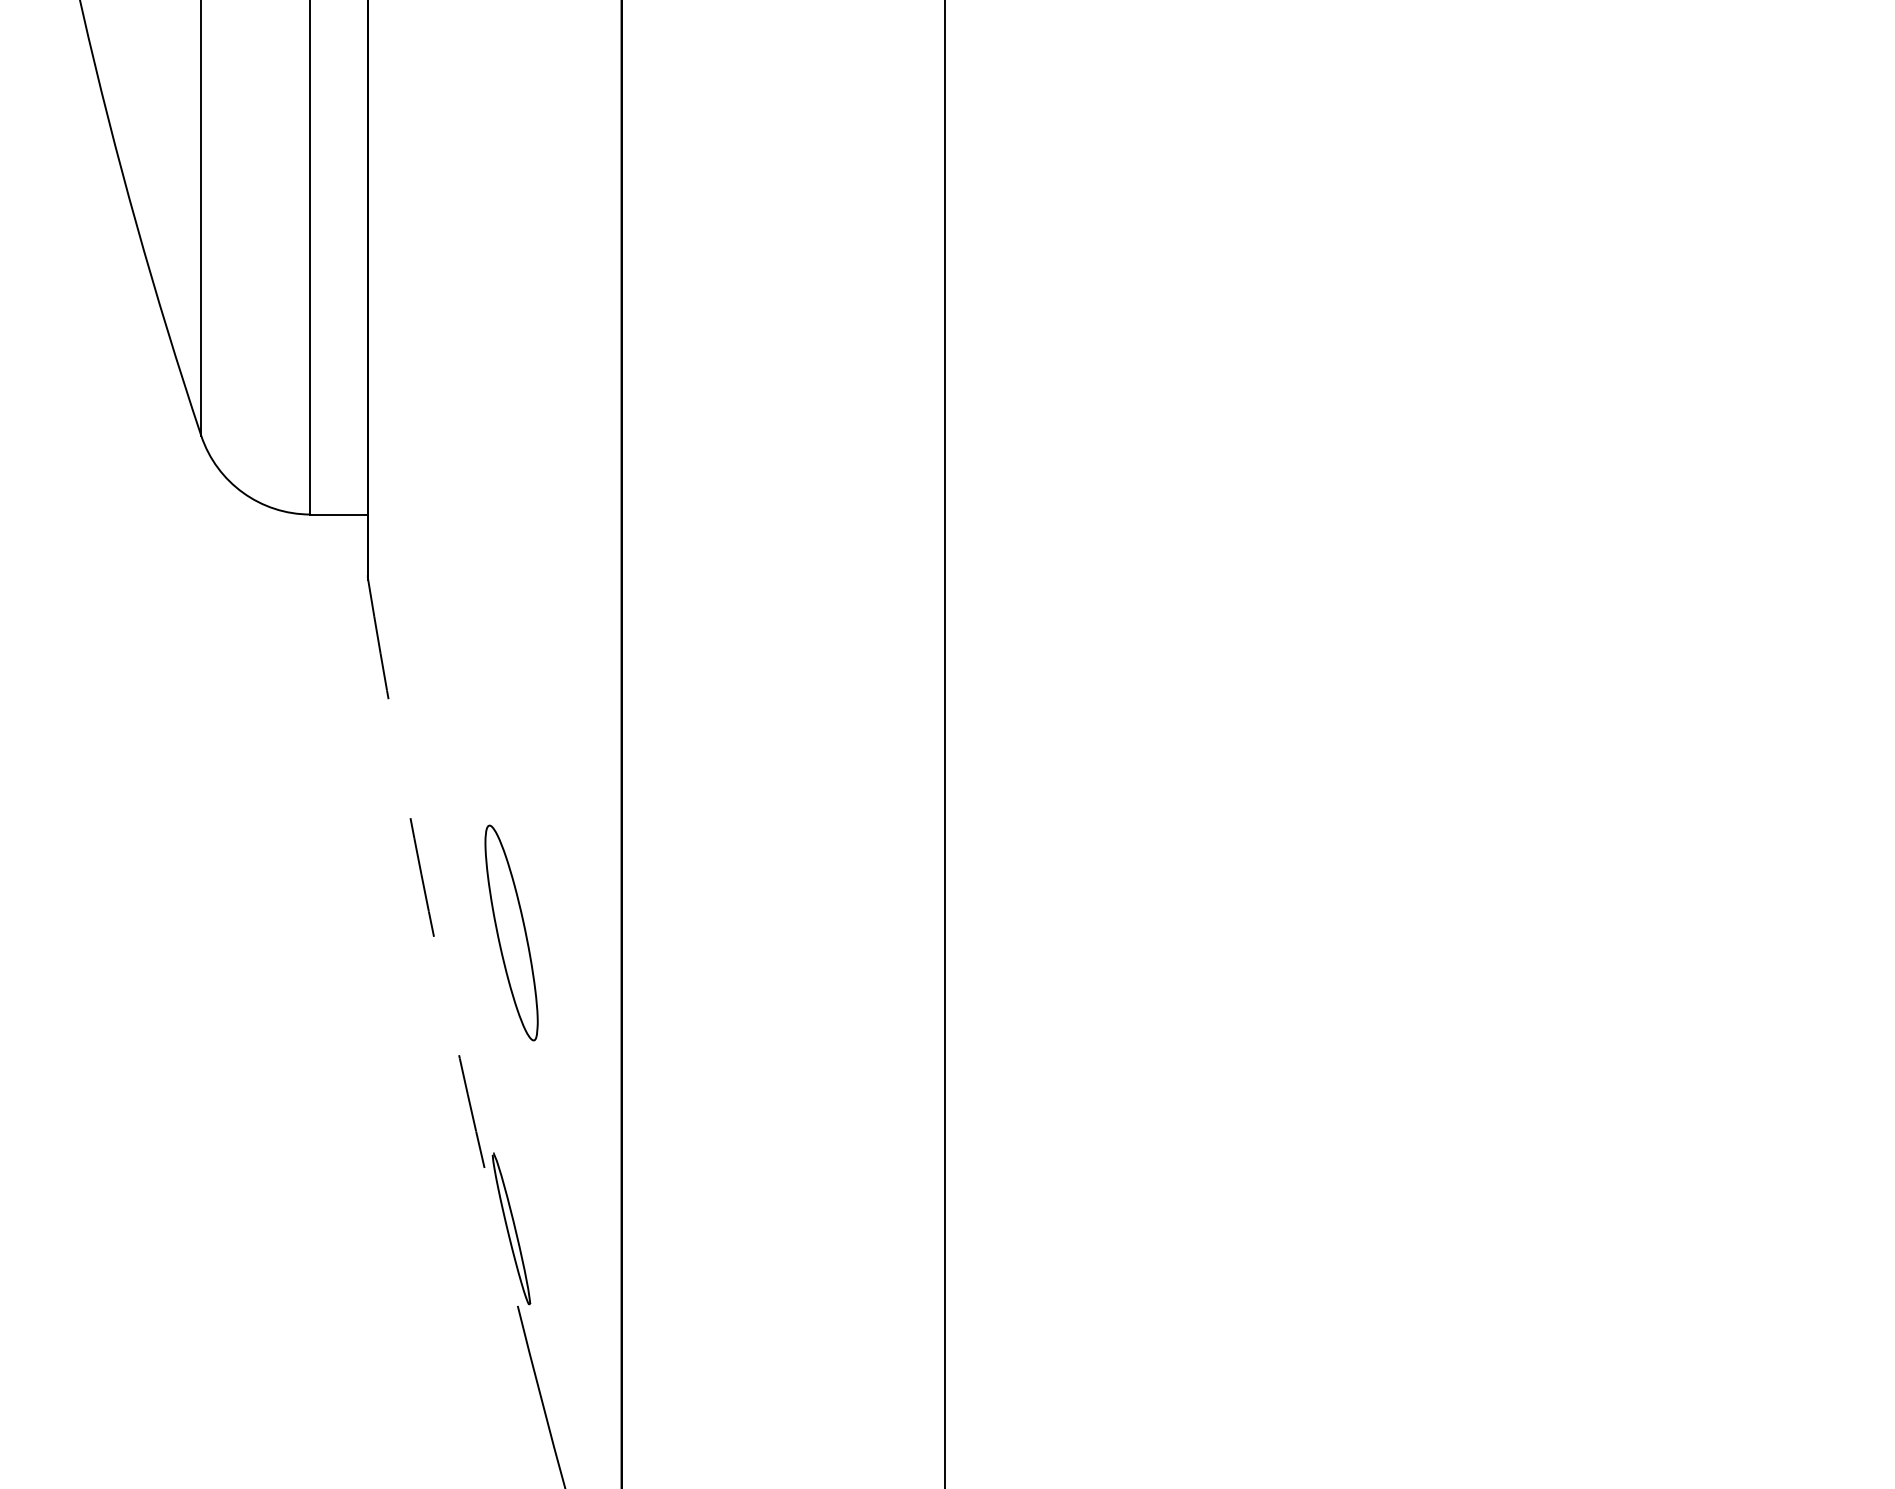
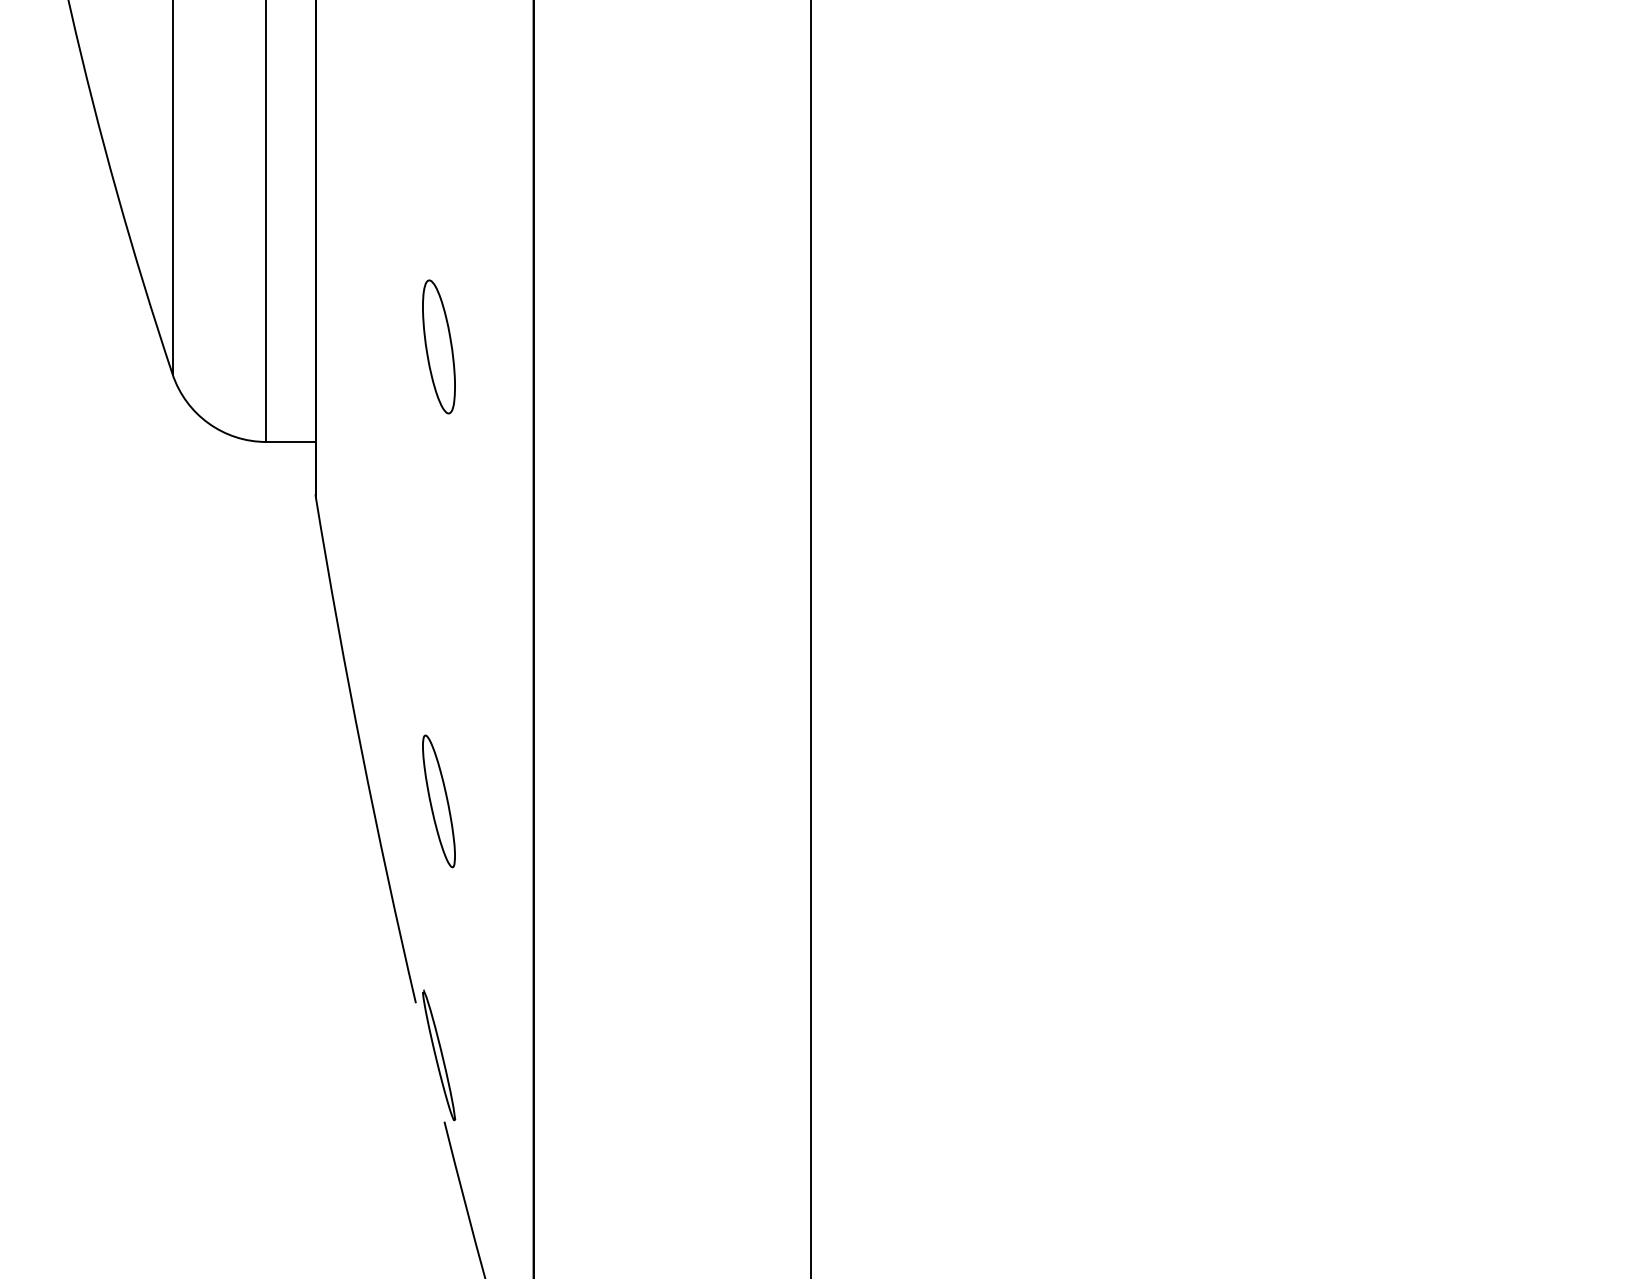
part: (510, 403) -> (438, 346), added
arc: (421, 874) -> (361, 751), dashed -> solid
part: (510, 932) -> (438, 800), size x0.71

